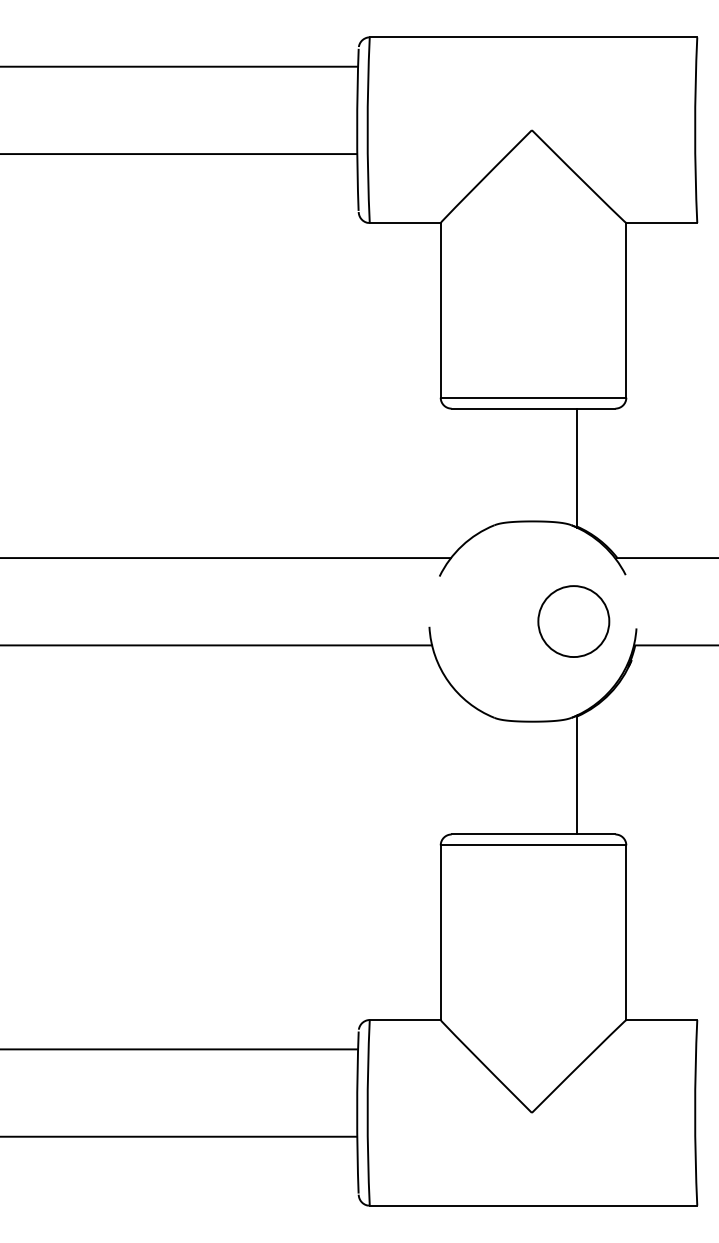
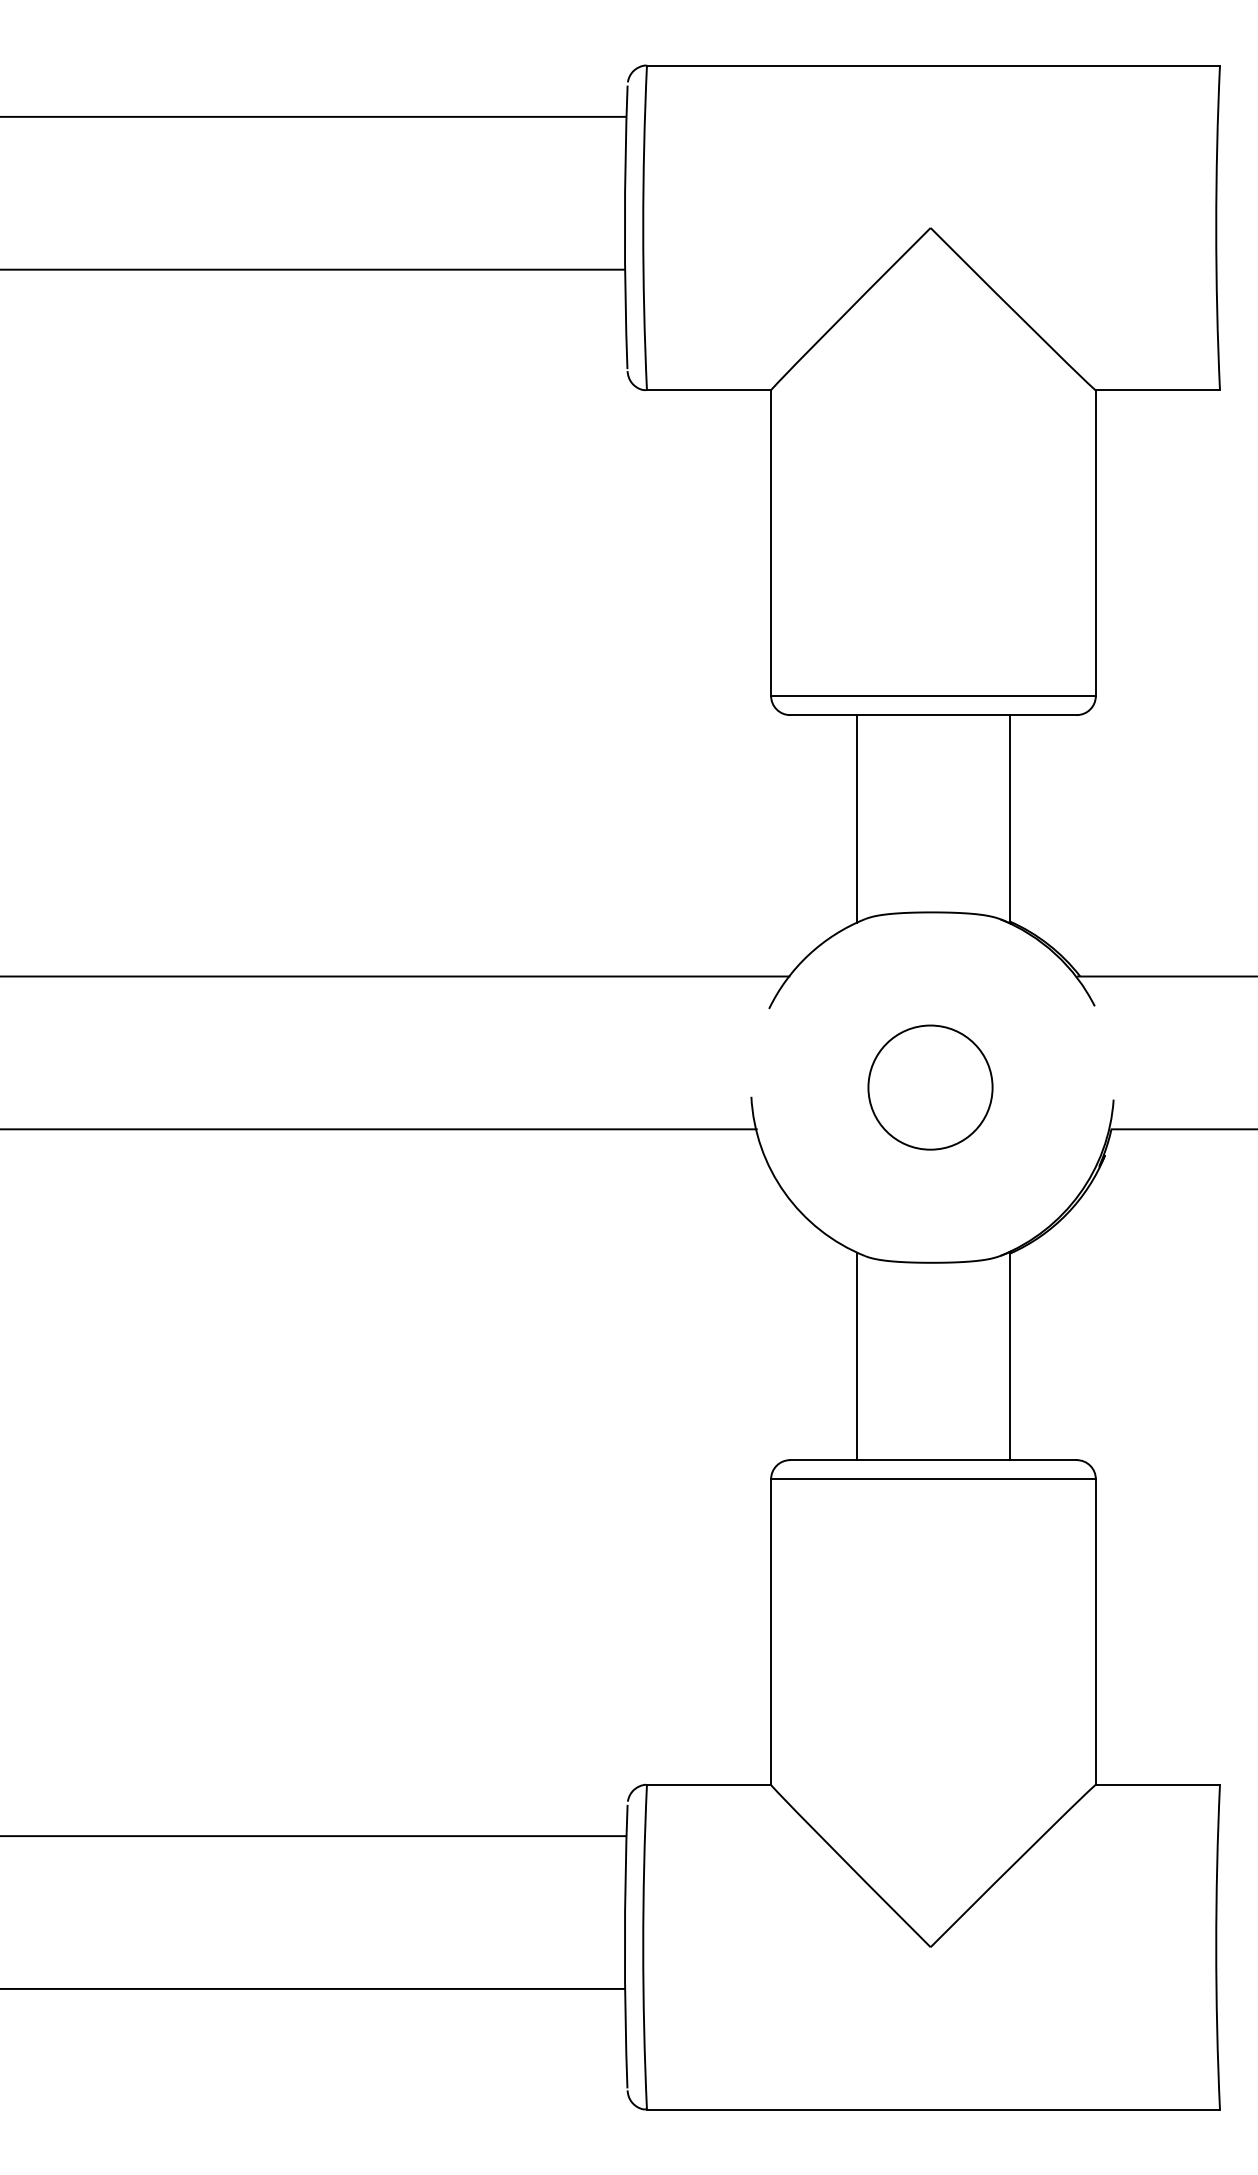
line: (489, 467) -> (856, 818), added
circle: (573, 621) -> (929, 1087), moved
line: (489, 774) -> (856, 1355), added

